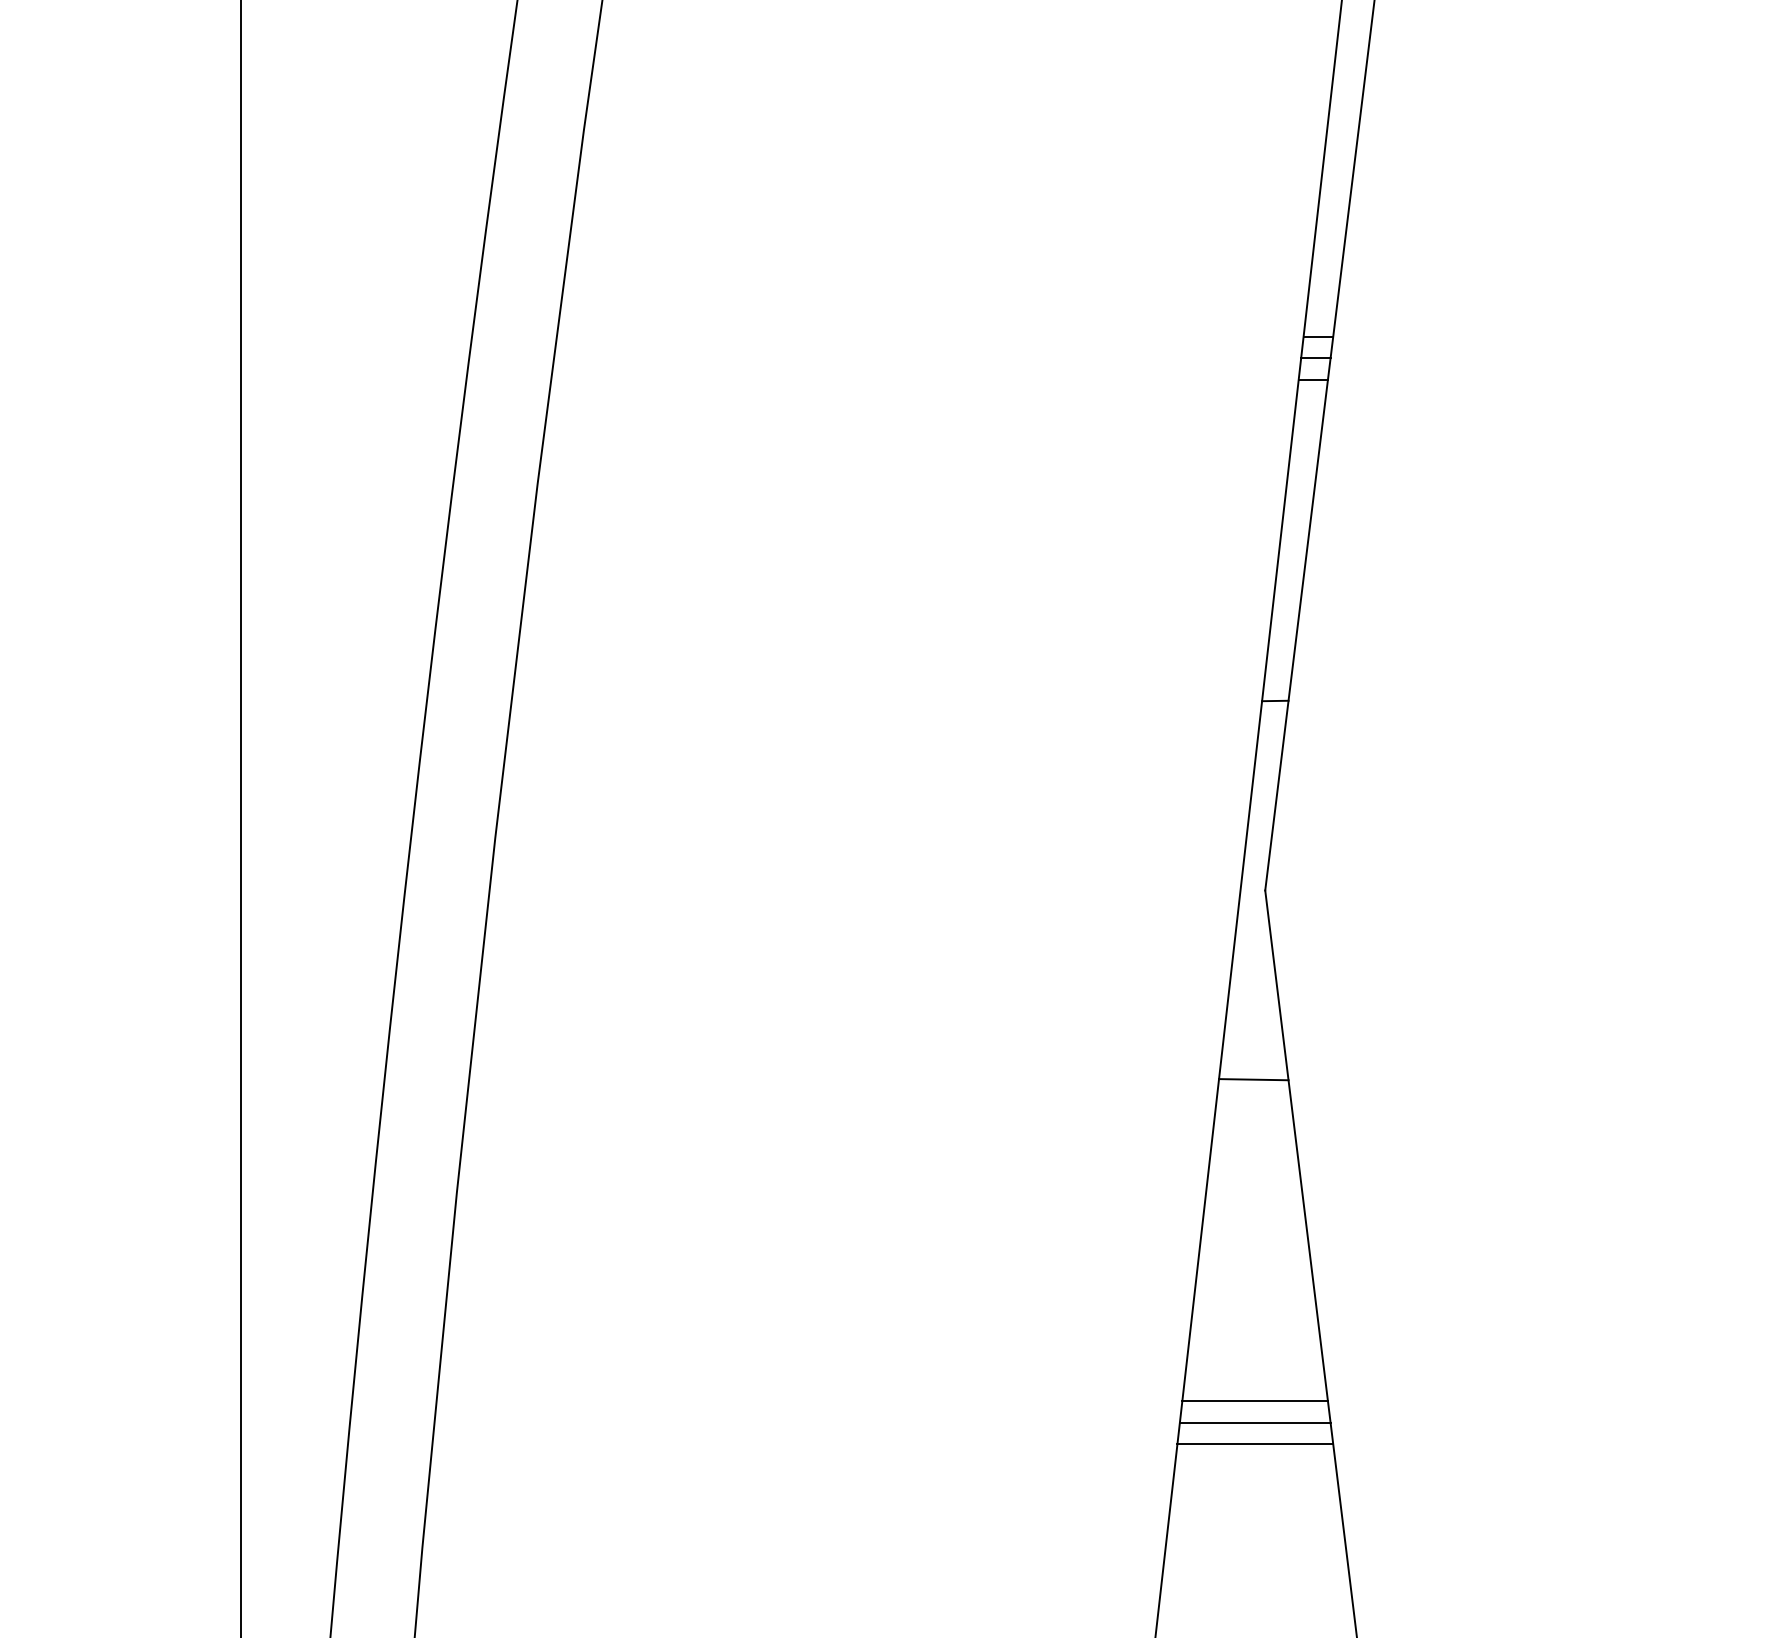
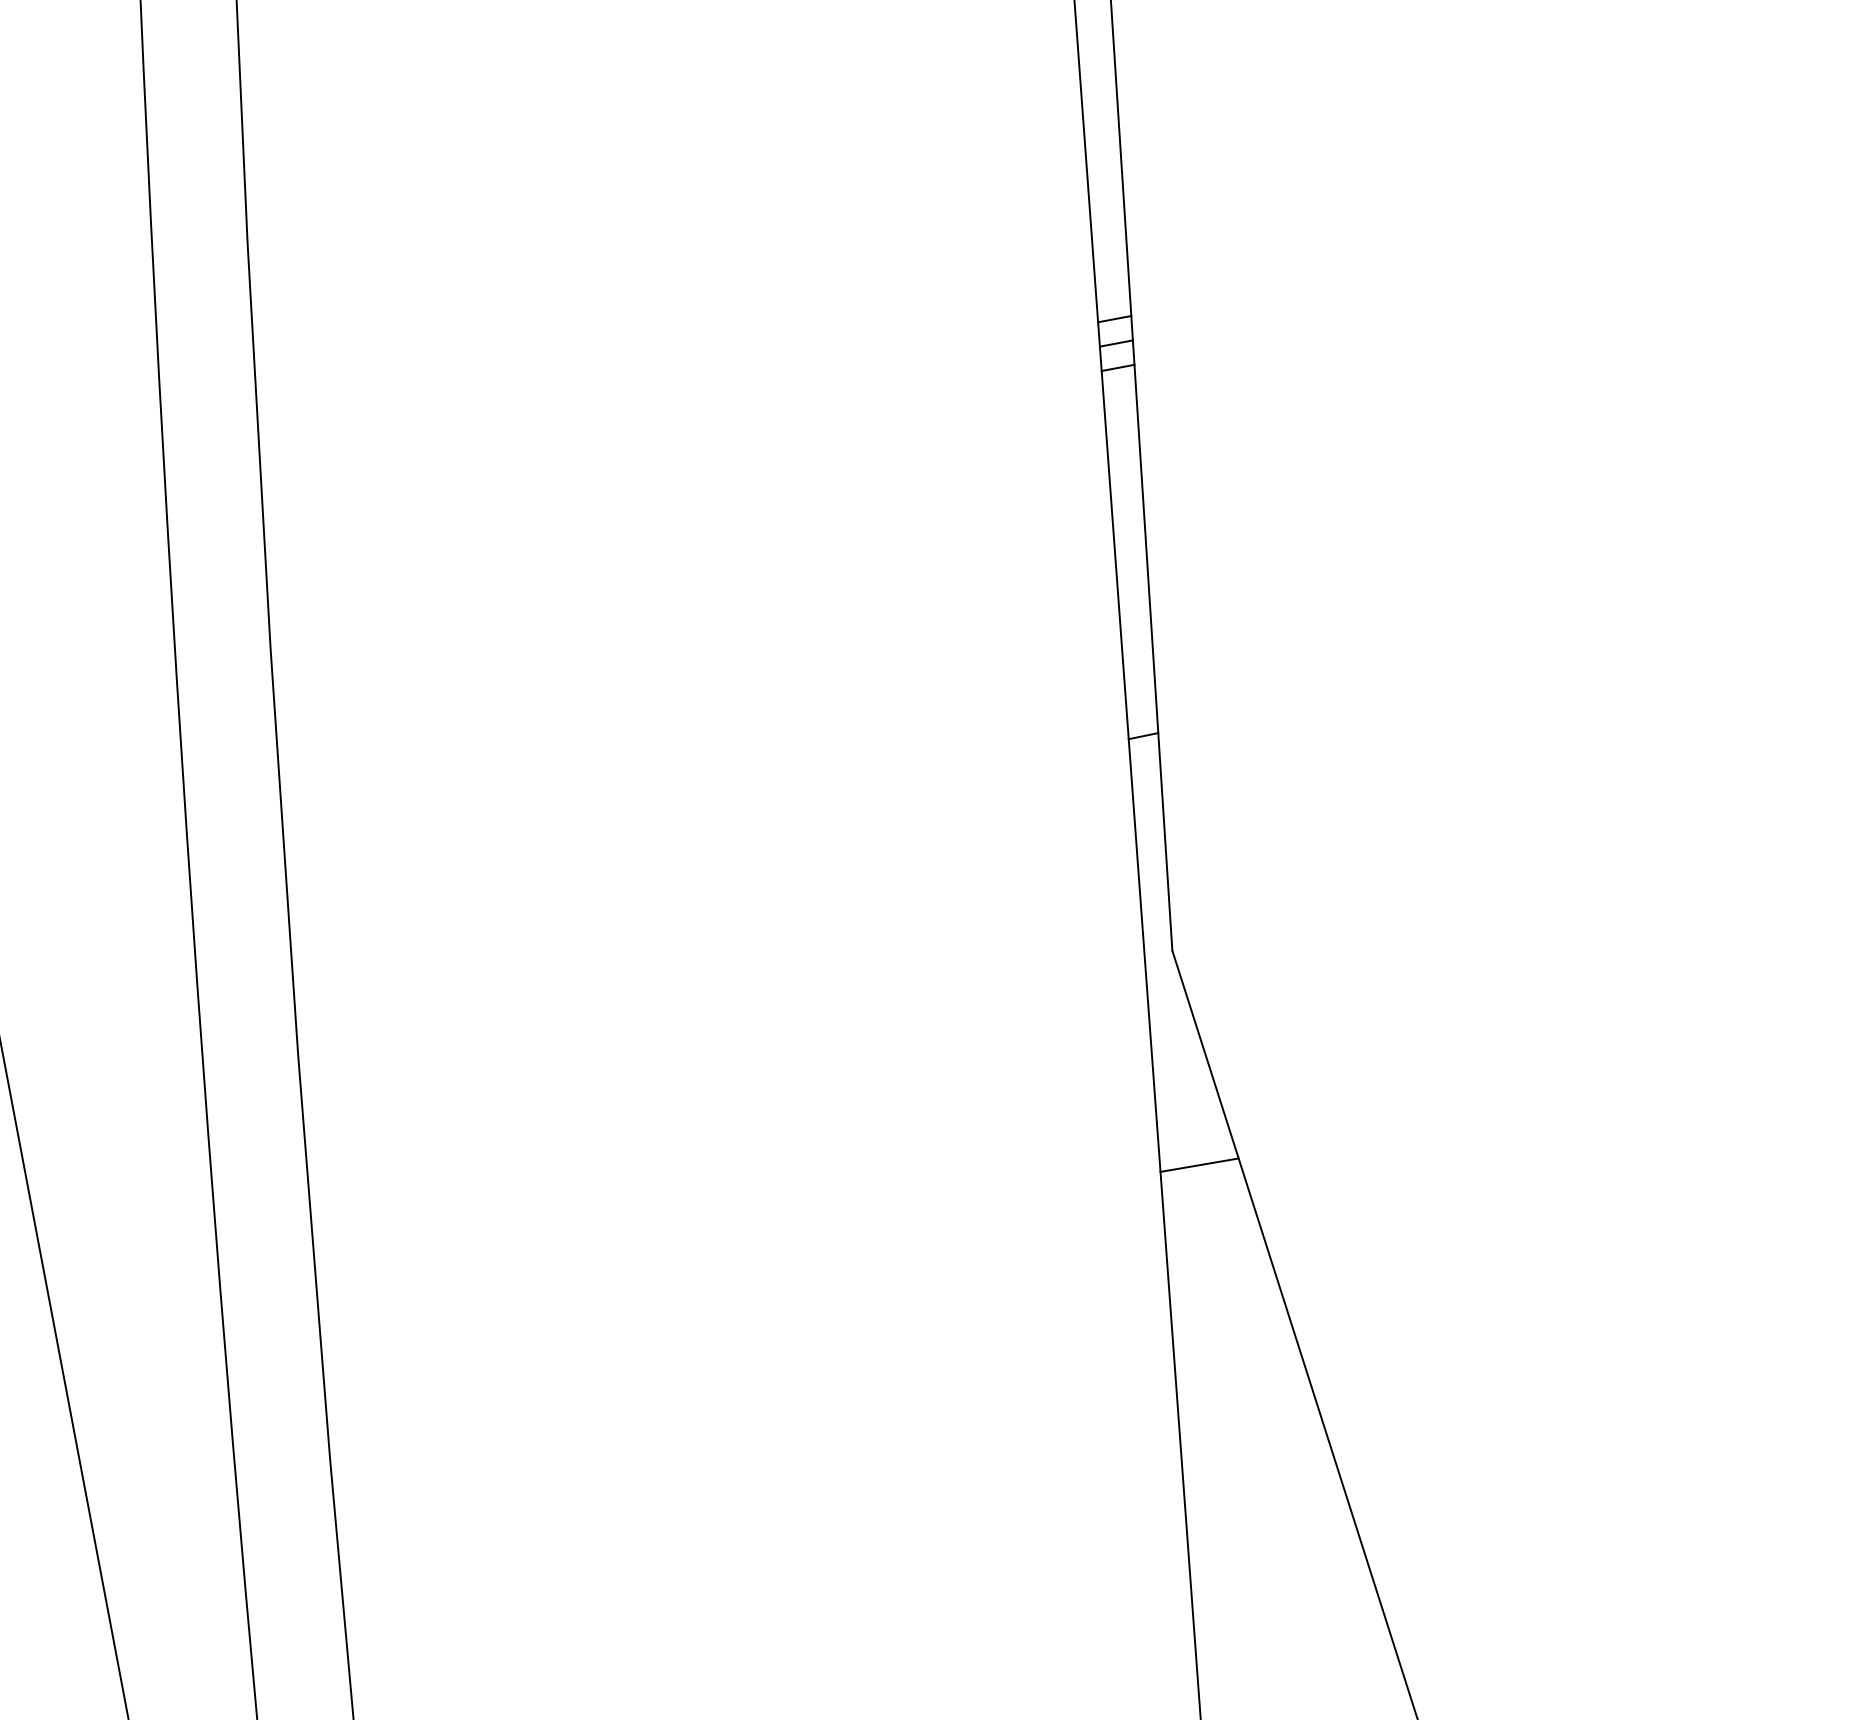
line: (1255, 1401) -> (1269, 1525), removed
line: (1254, 1422) -> (1273, 1549), removed
line: (1255, 1443) -> (1278, 1572), removed

